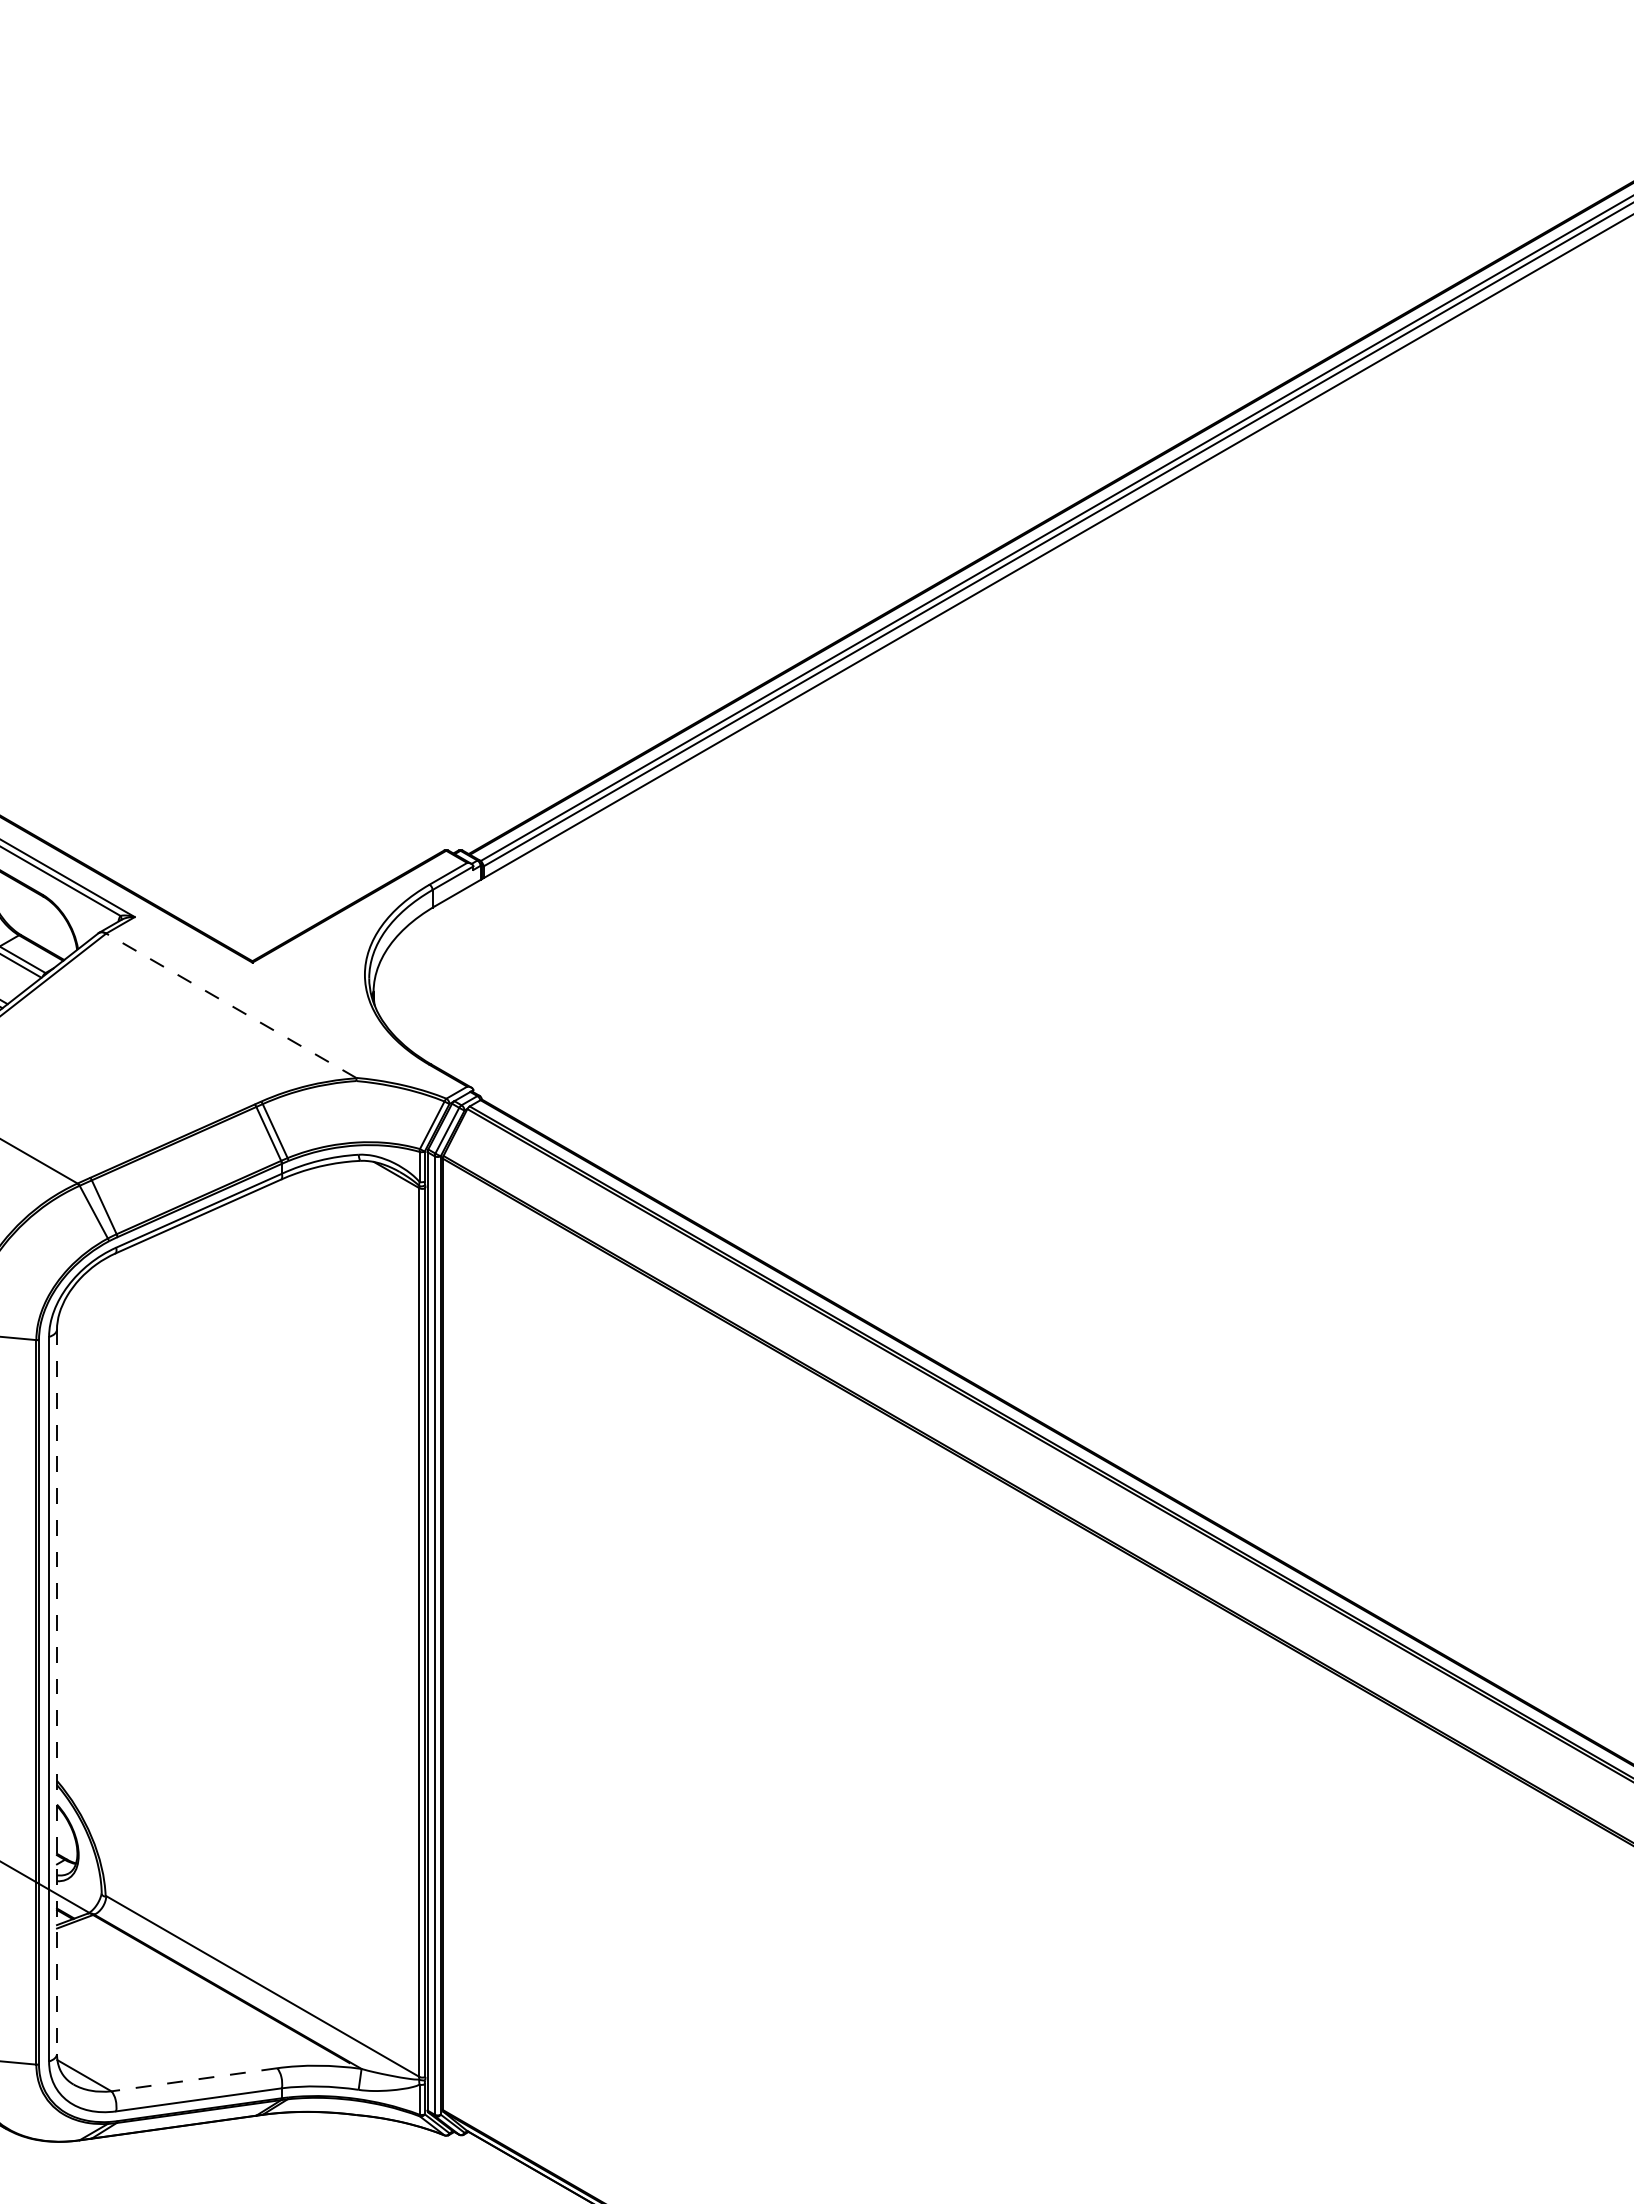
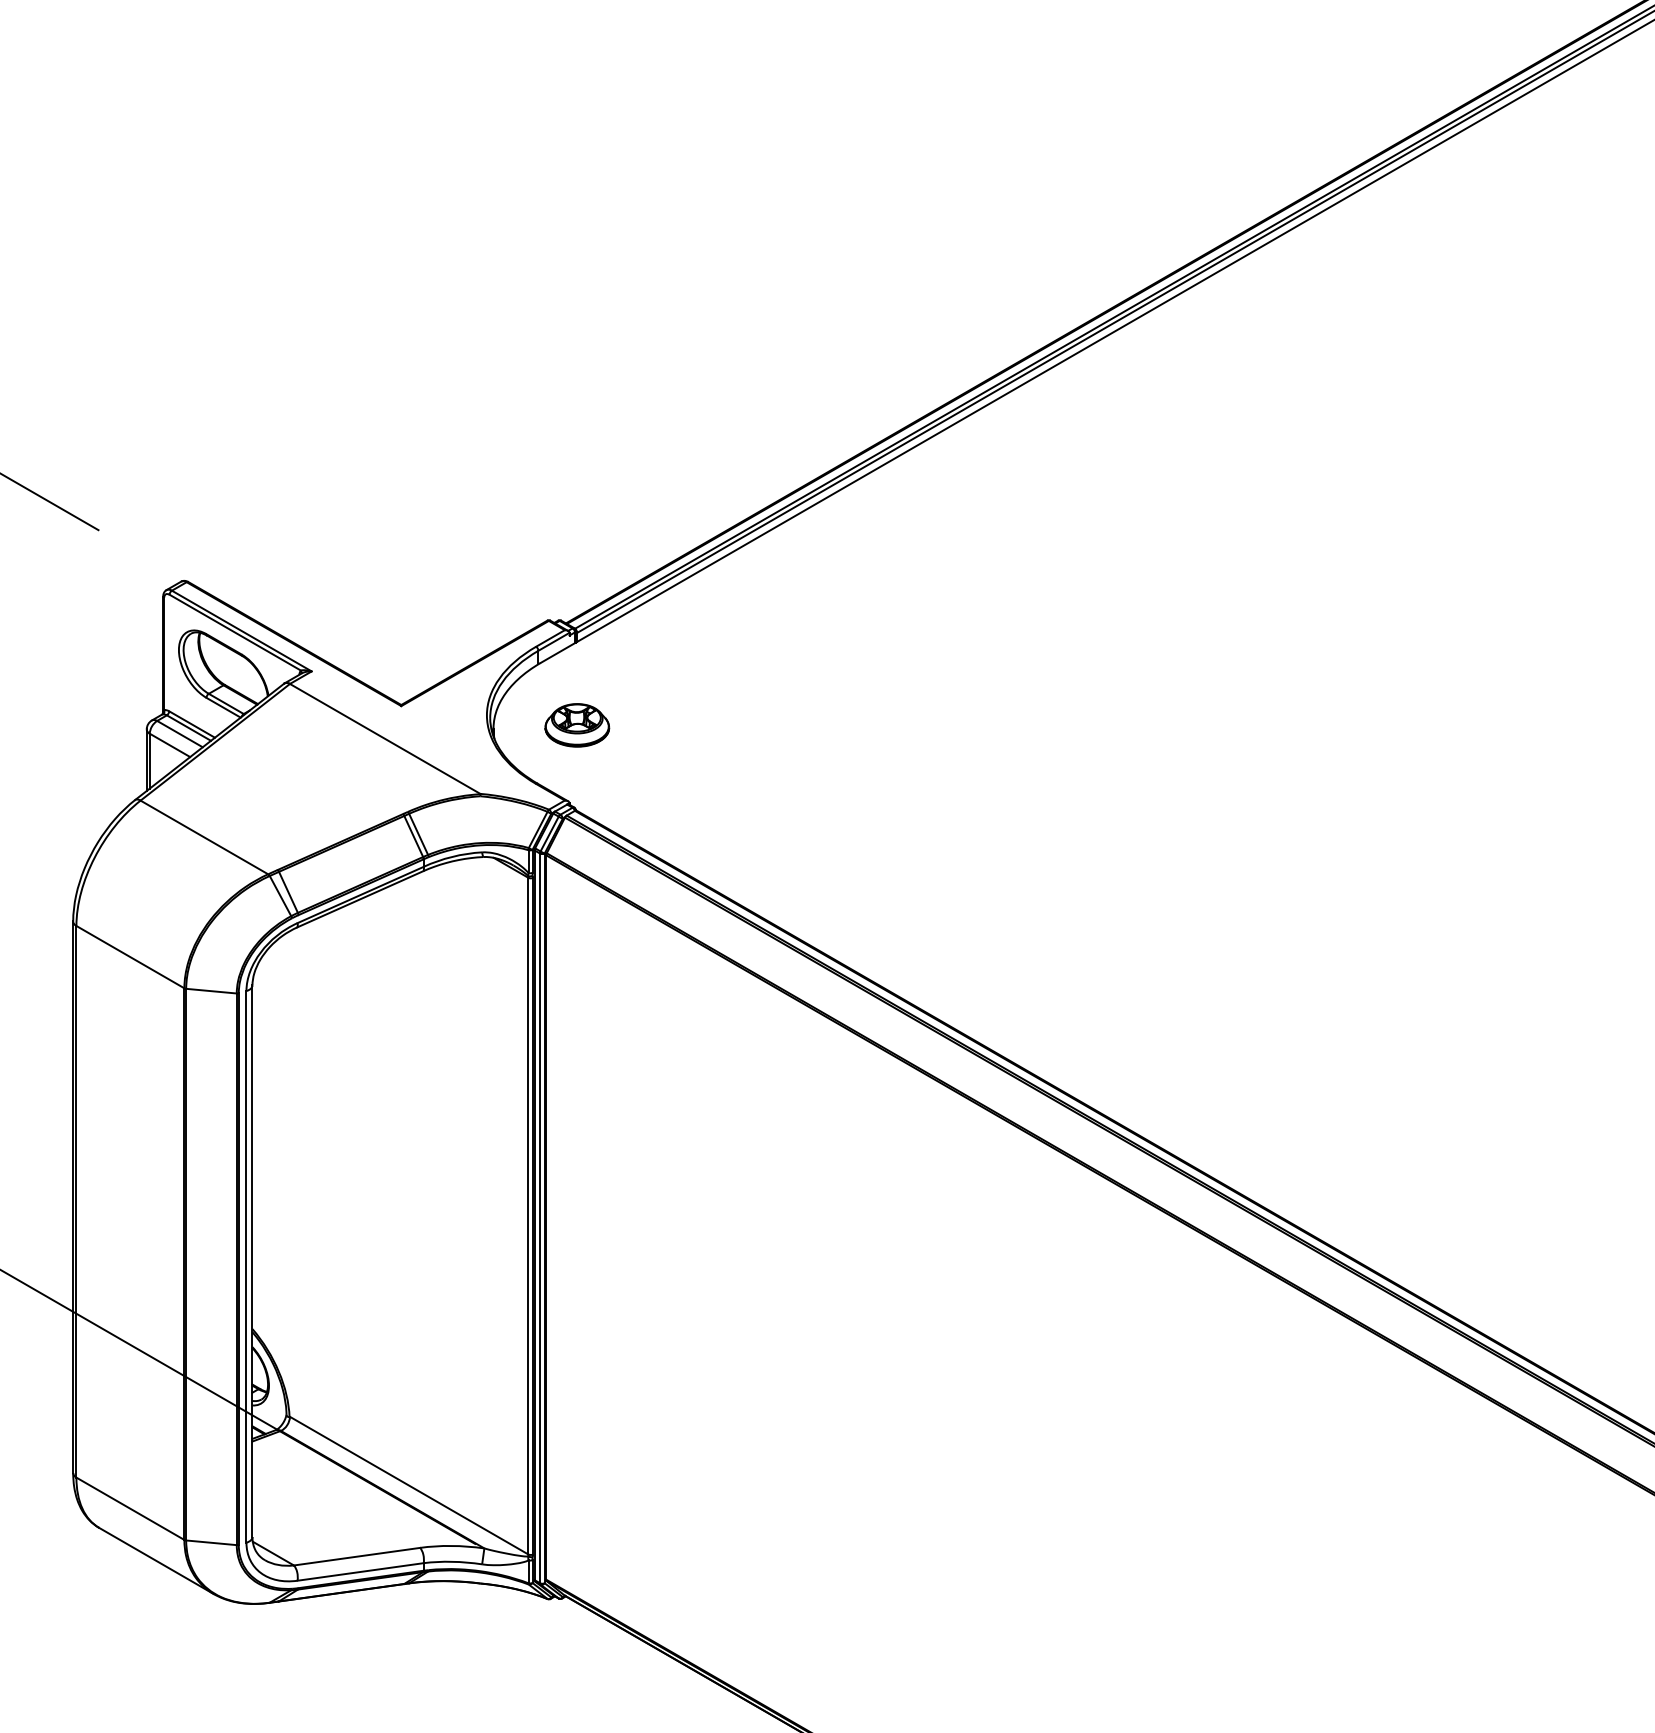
part: (483, 988) -> (577, 725), added
line: (231, 1005) -> (385, 738), dashed -> solid
line: (57, 1692) -> (252, 1261), dashed -> solid
line: (194, 2079) -> (357, 1556), dashed -> solid

